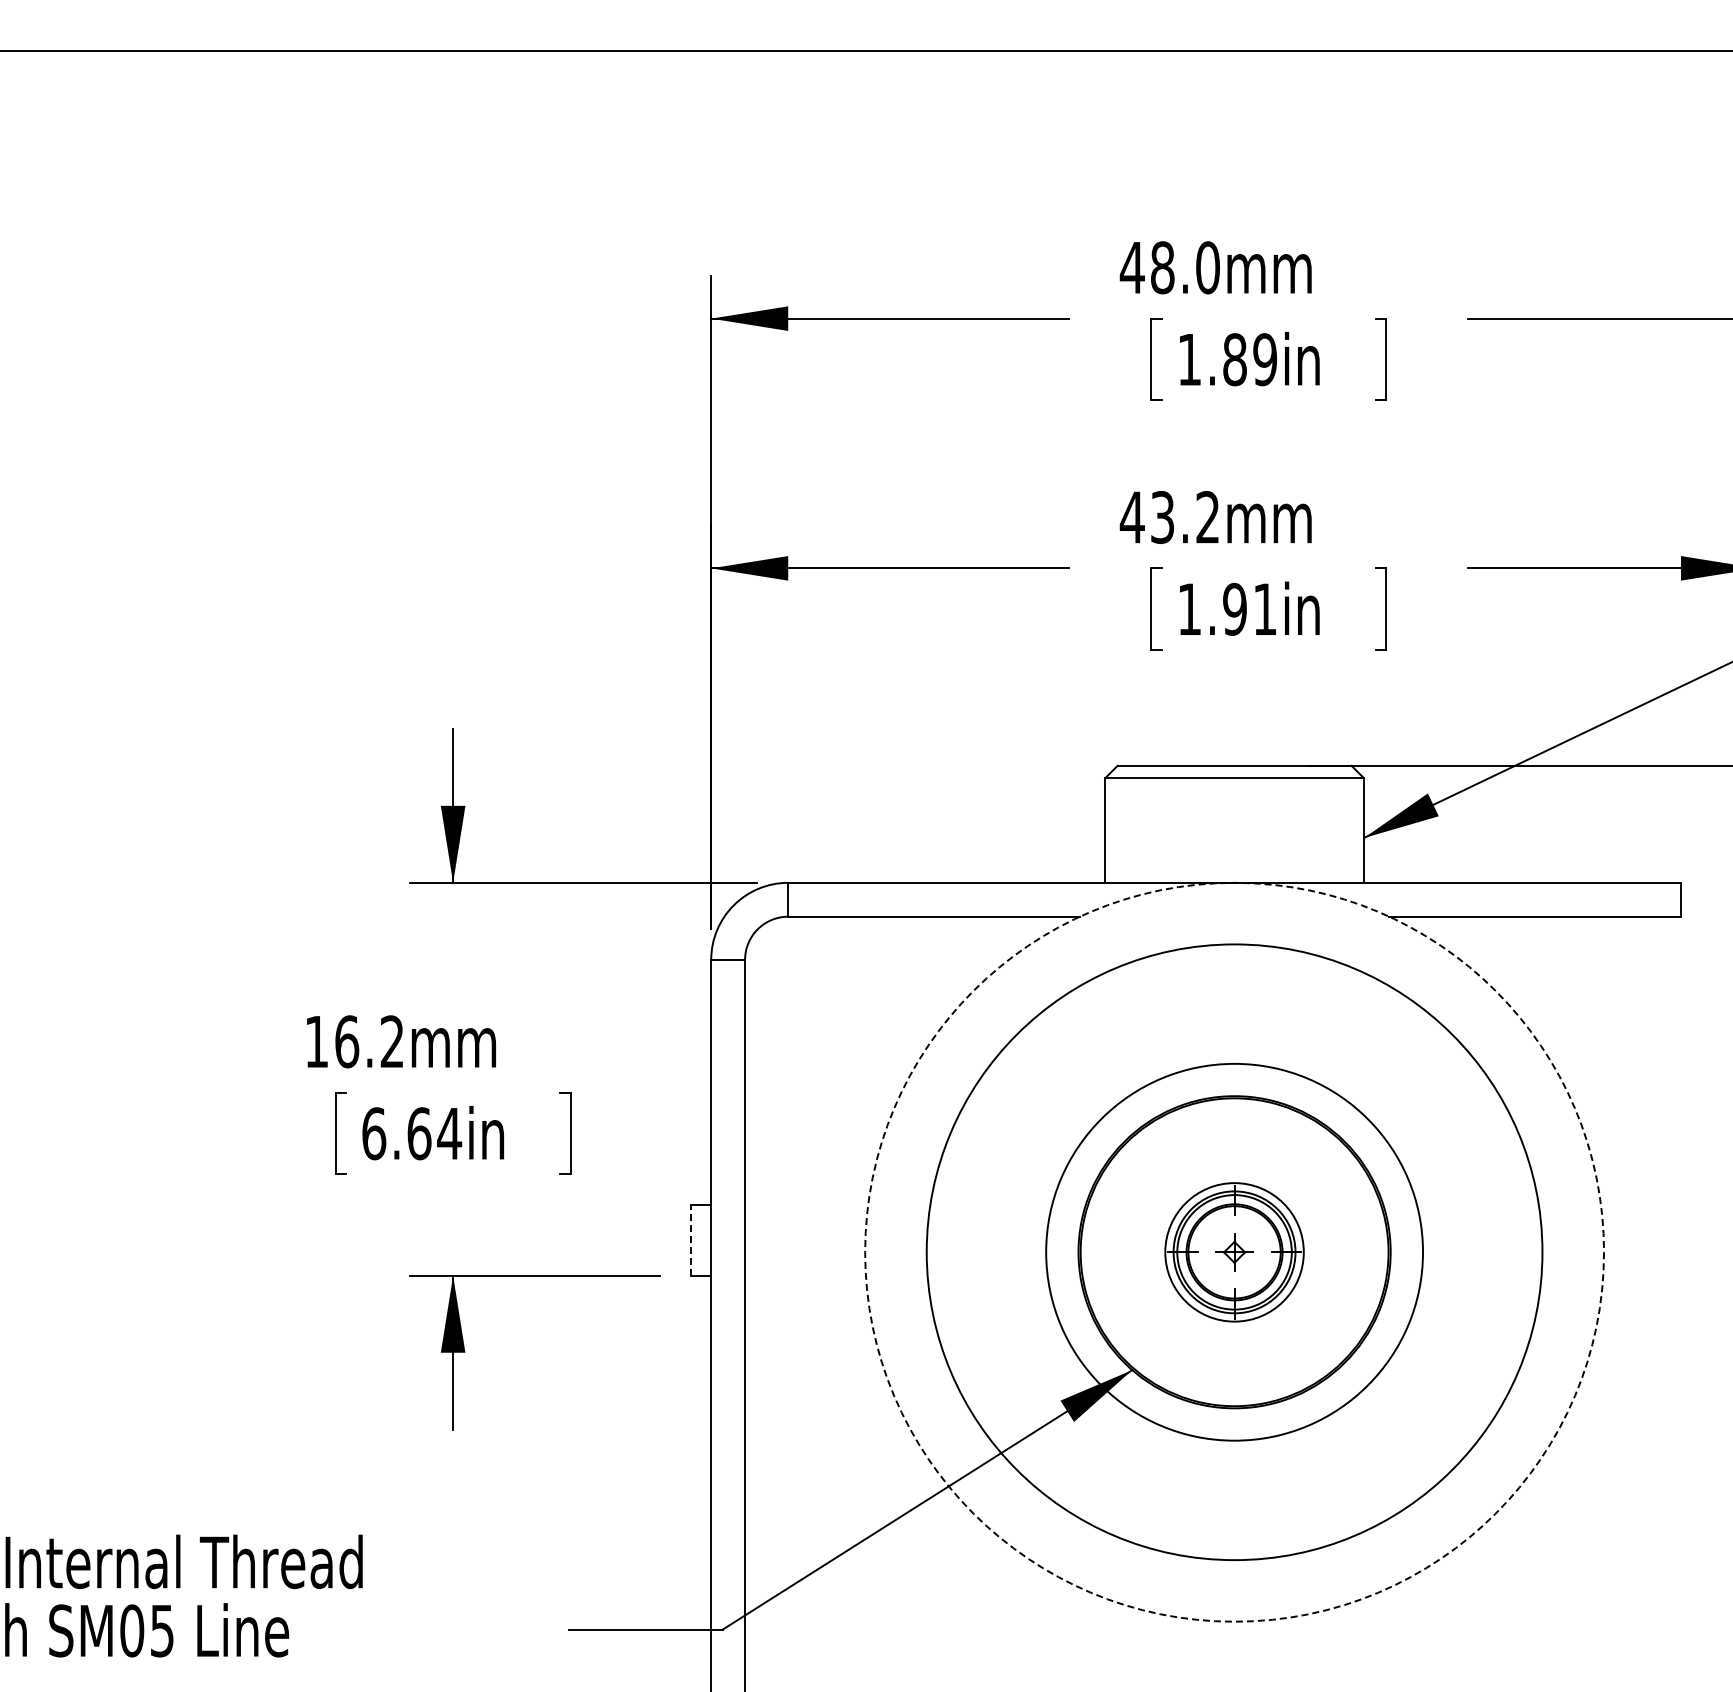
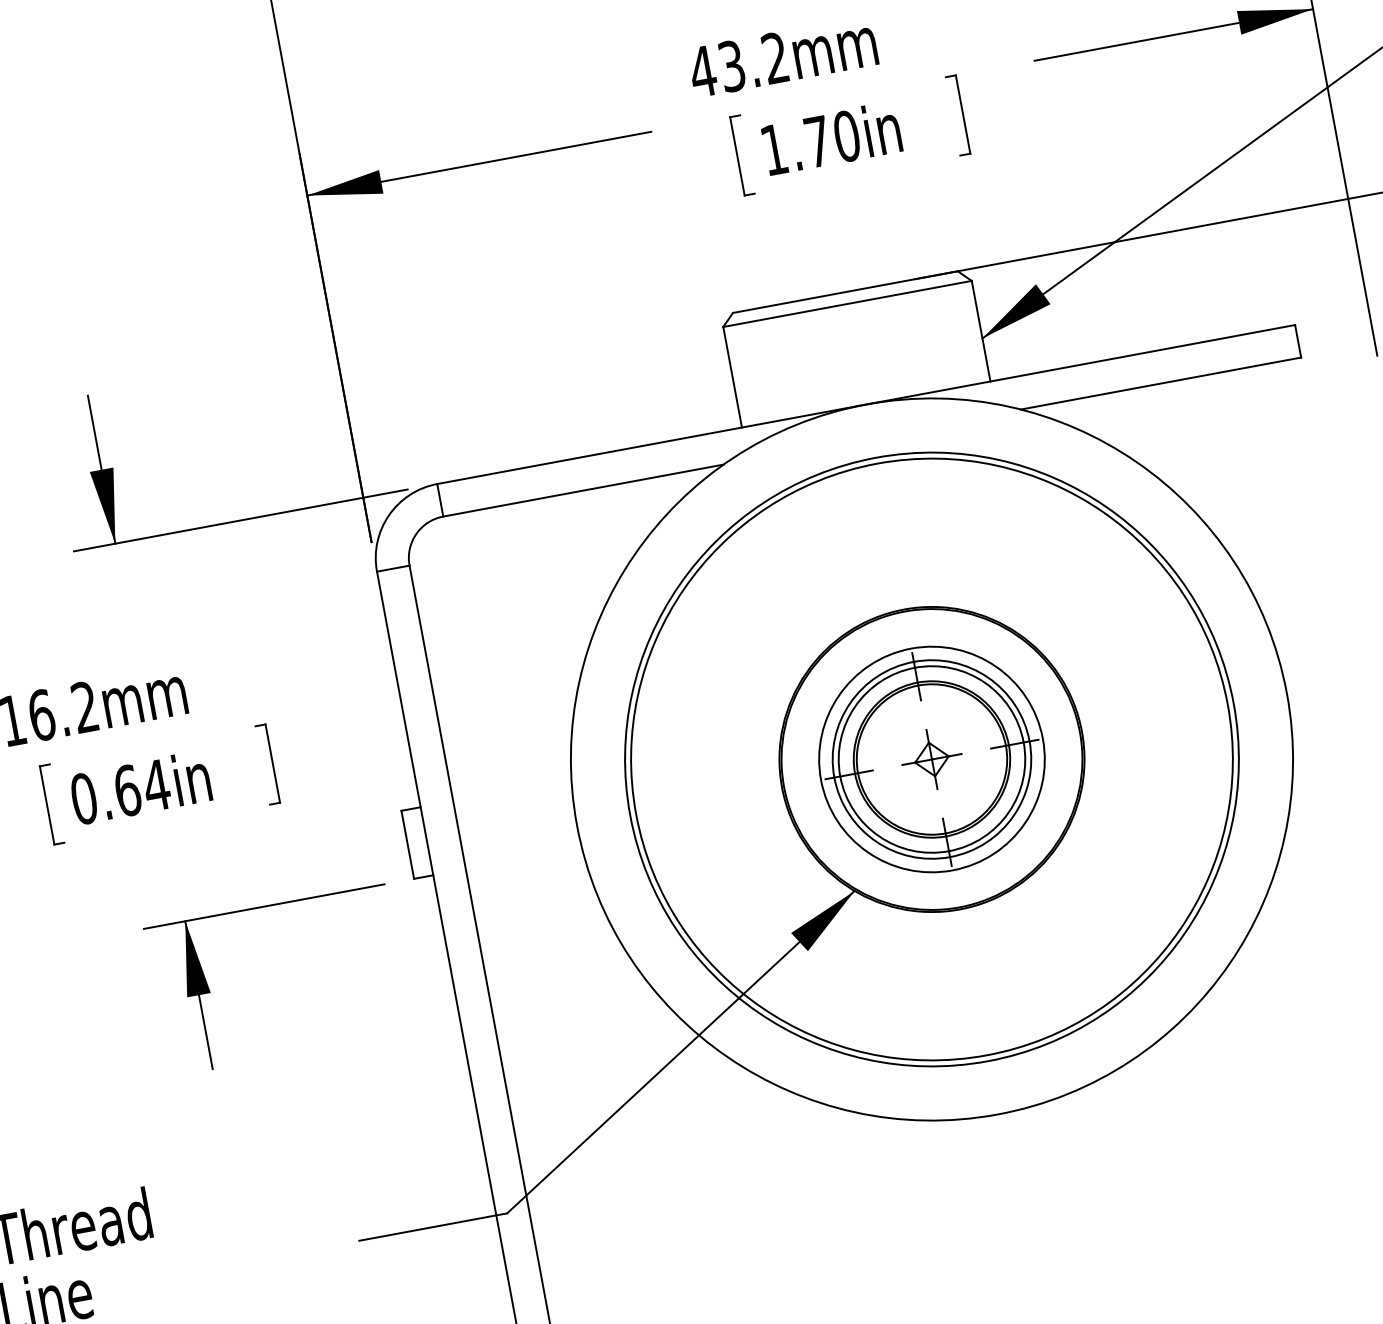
text: (1250, 608) -> (832, 138), 1.91in -> 1.70in
text: (374, 1133) -> (84, 798), 6.64in -> 0.64in
line: (691, 1239) -> (407, 843), dashed -> solid
circle: (1234, 1251) -> (931, 758), dashed -> solid
circle: (1234, 1252) -> (931, 759), size x1.67
part: (1234, 1252) -> (931, 759), size x1.67

